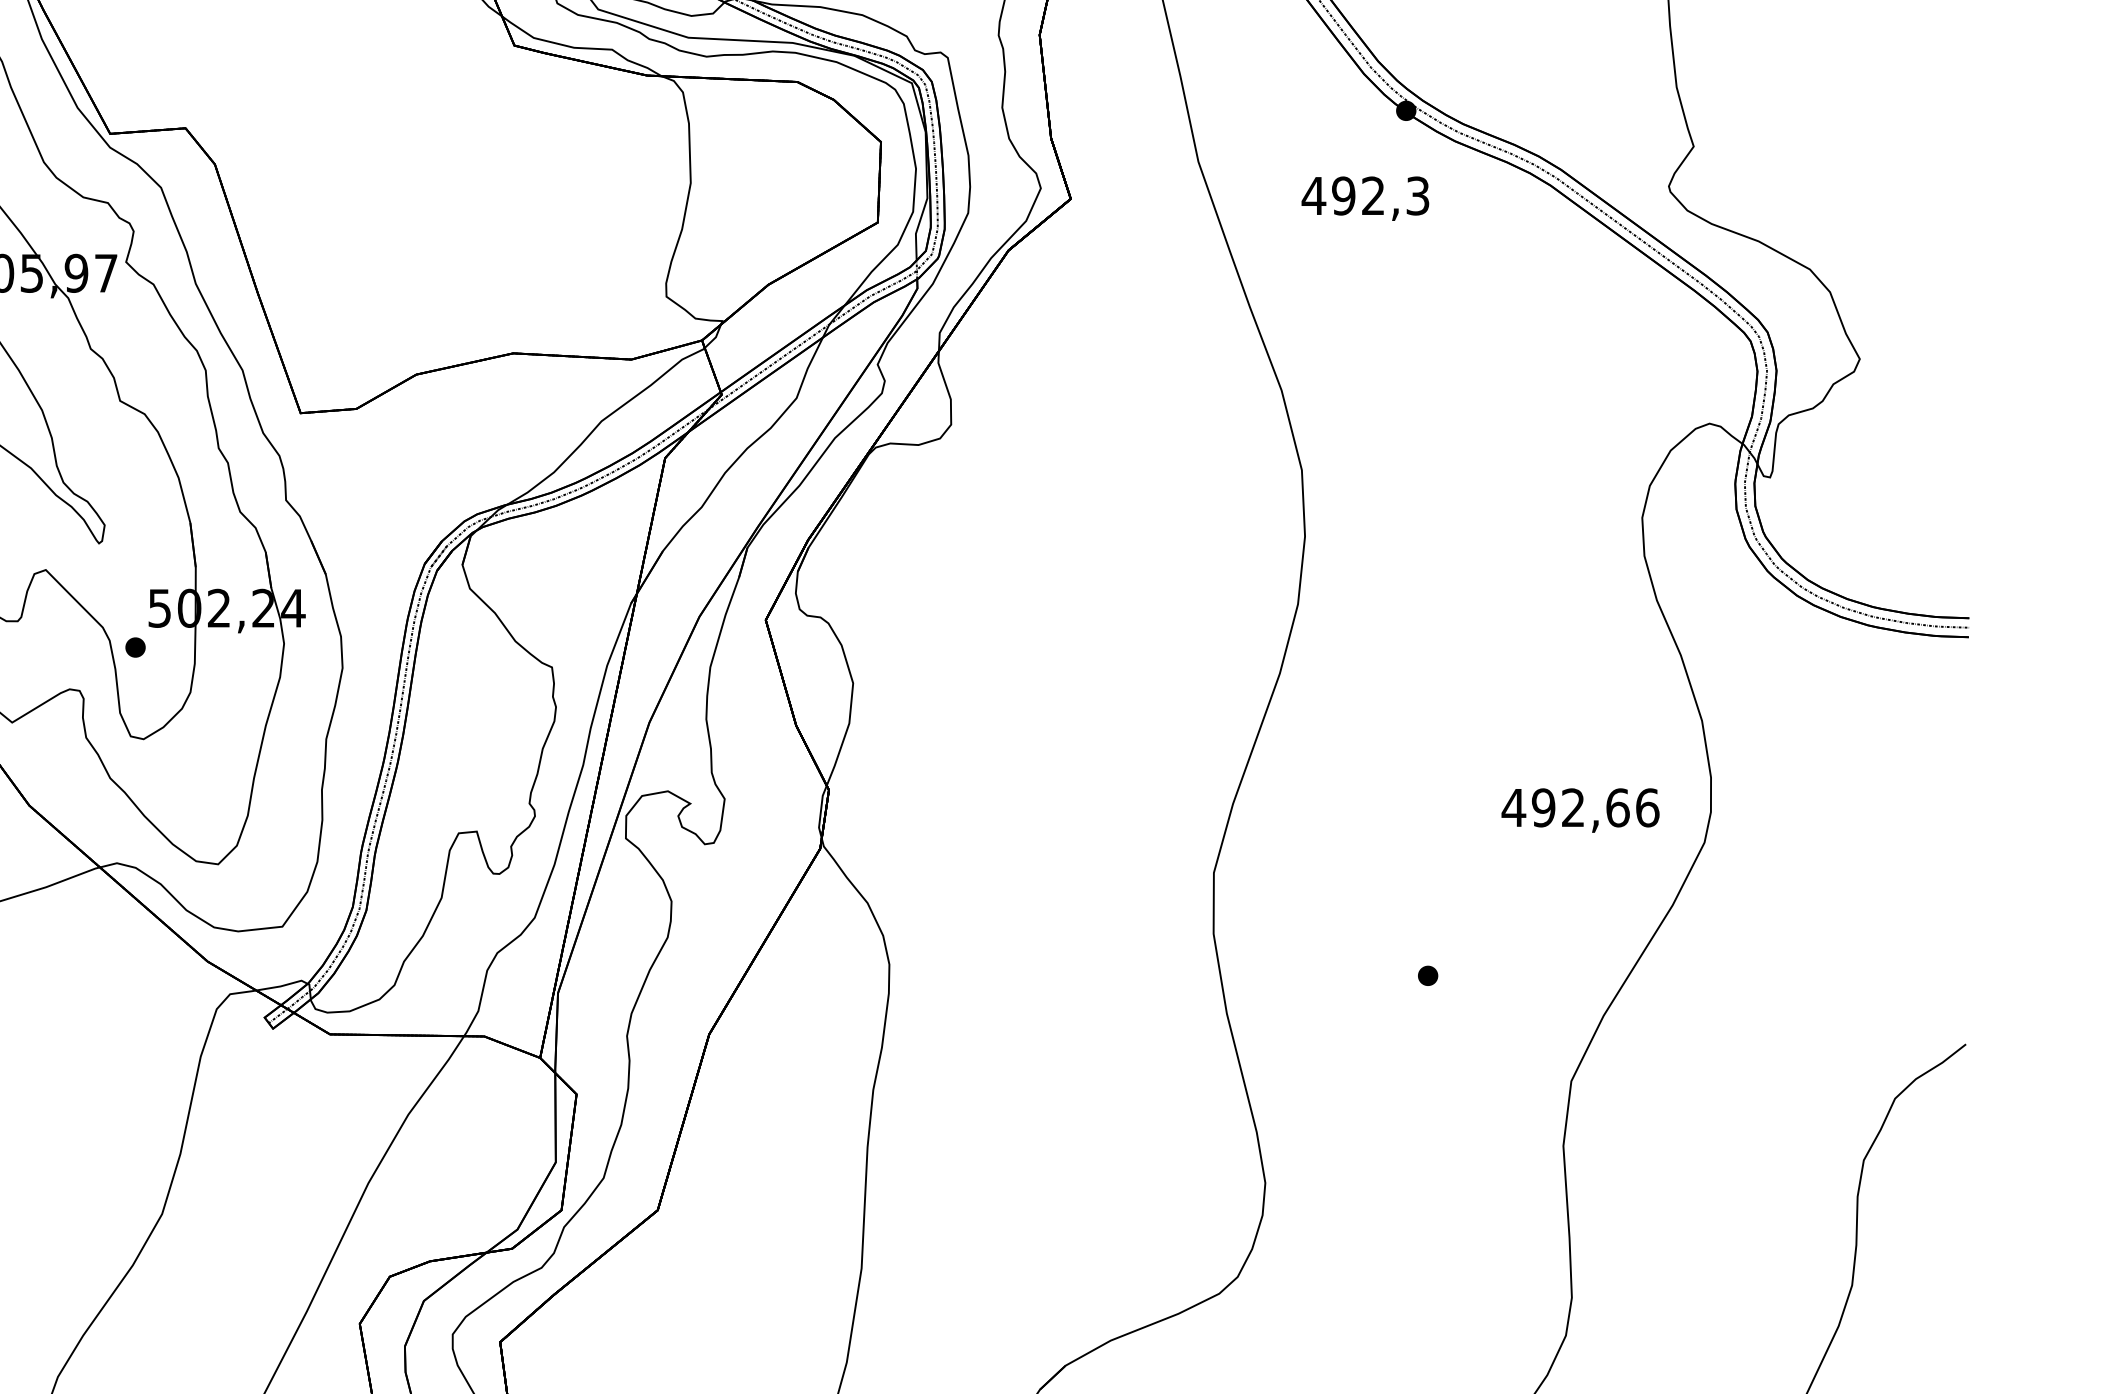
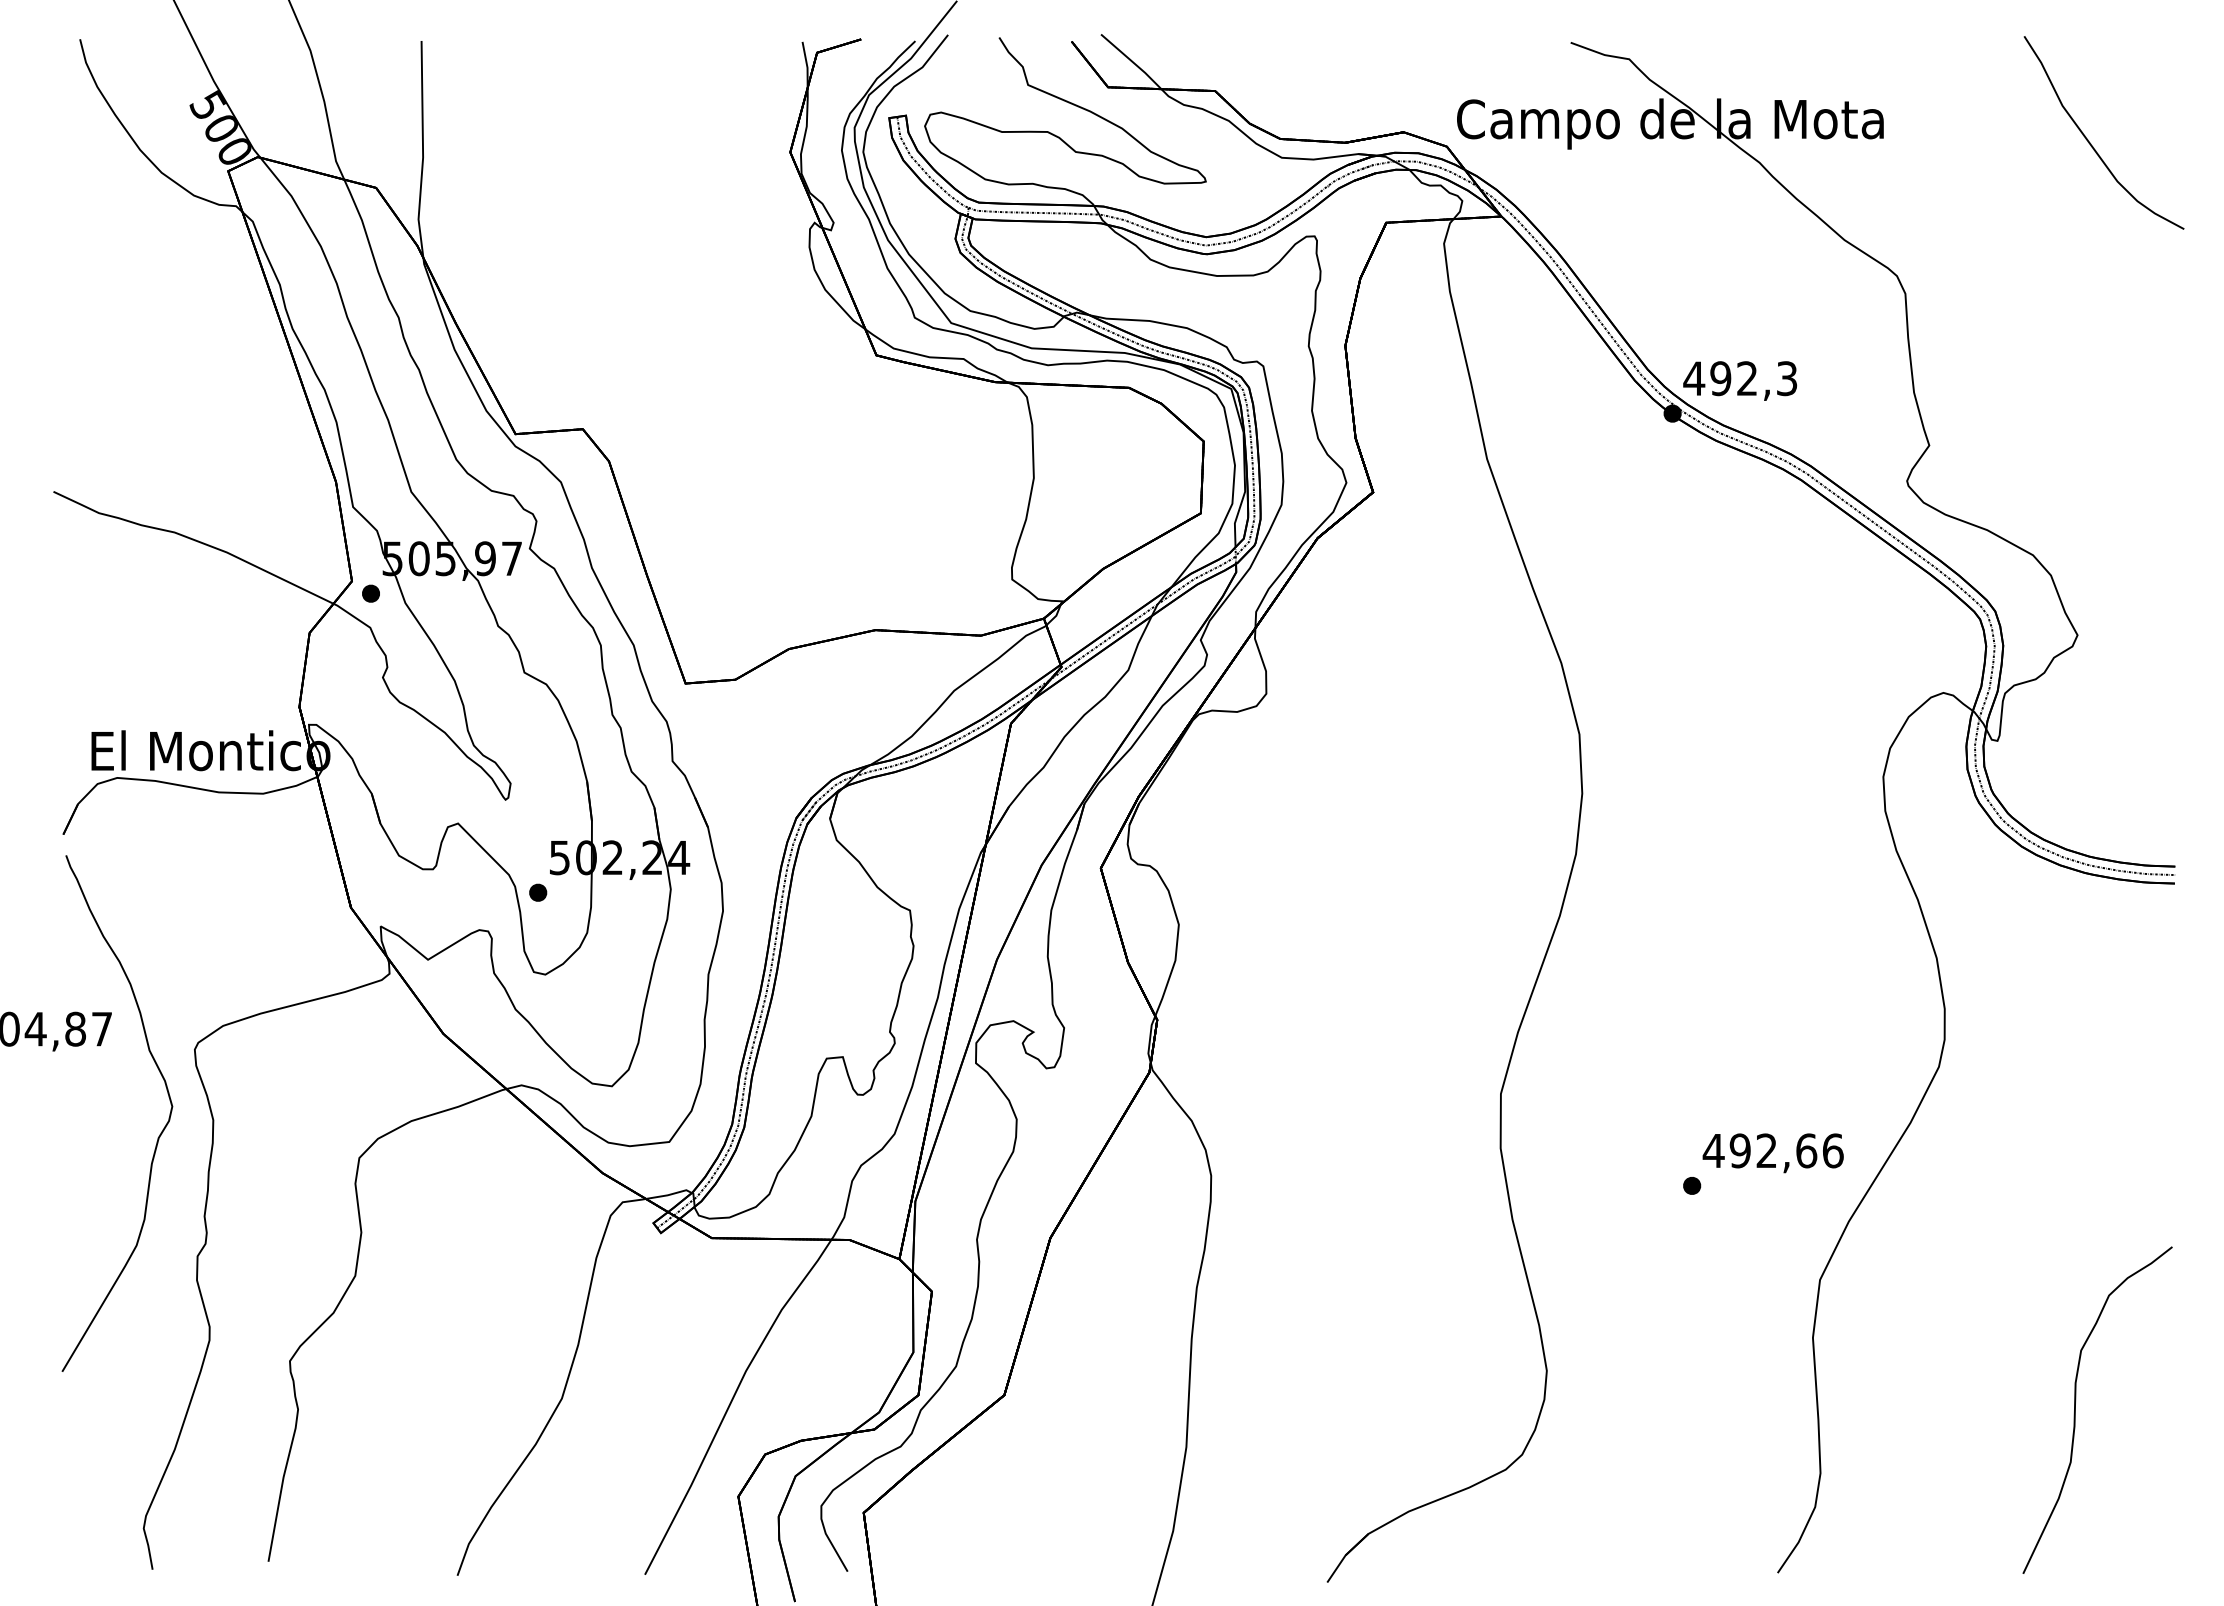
text: (1365, 198) -> (1740, 380), moved
text: (1579, 810) -> (1772, 1153), moved

